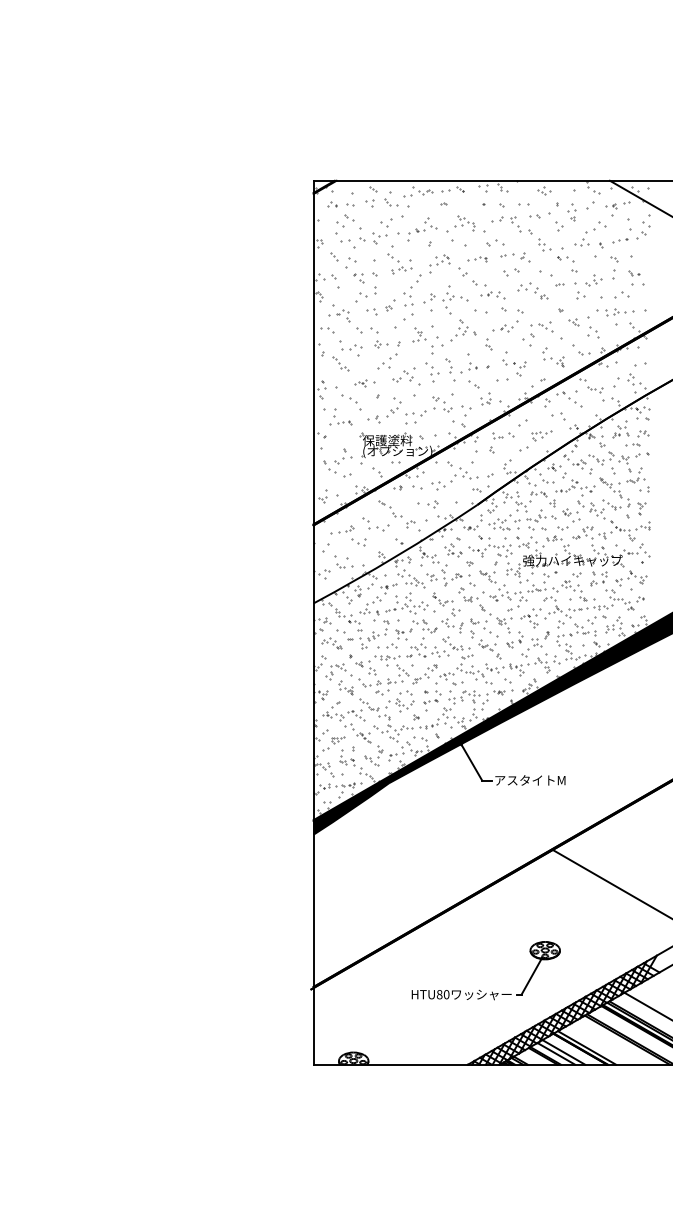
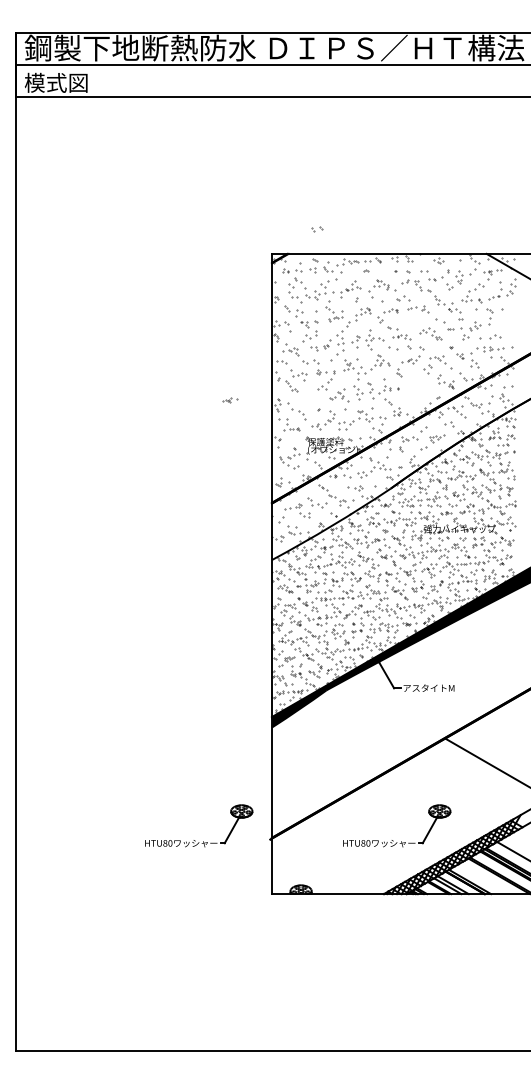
part: (511, 272) -> (317, 229), moved
part: (635, 278) -> (505, 324), removed
part: (511, 366) -> (415, 388), removed
part: (365, 383) -> (230, 400), moved
part: (207, 990) -> (195, 840), added

